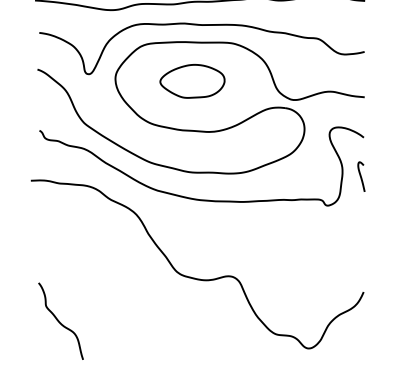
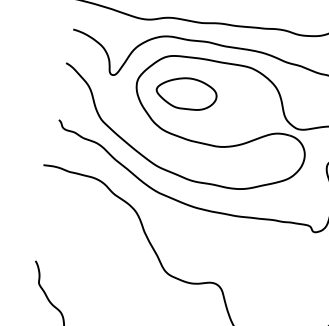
part: (192, 81) -> (186, 93), moved

